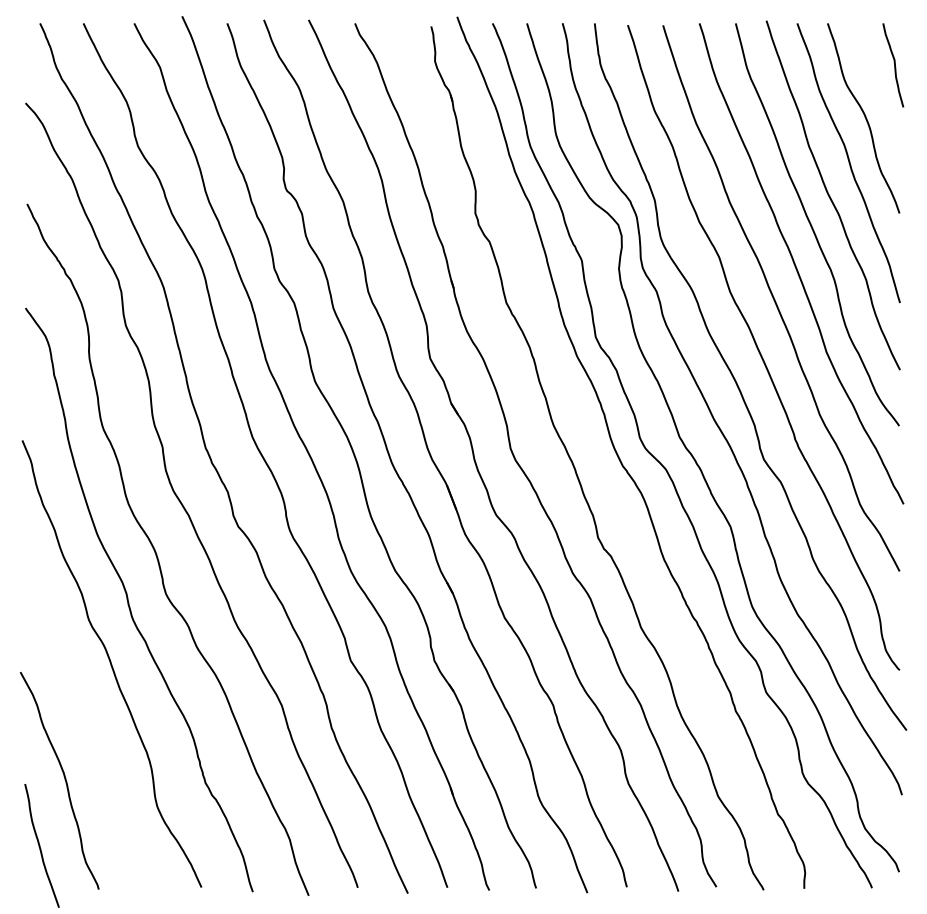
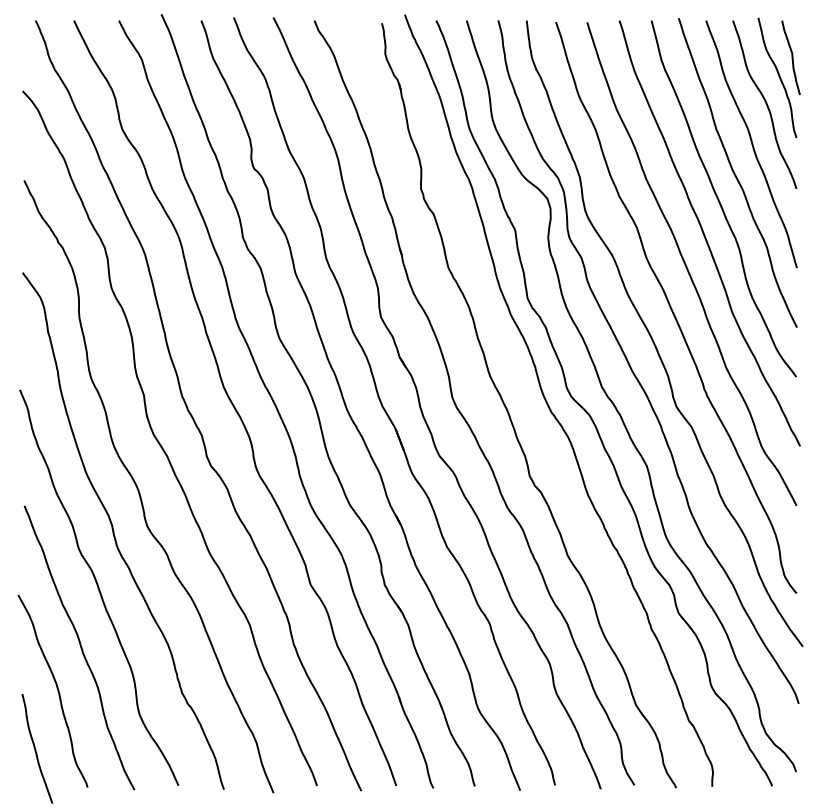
curve: (879, 87) -> (778, 77), added
curve: (90, 731) -> (80, 647), added

